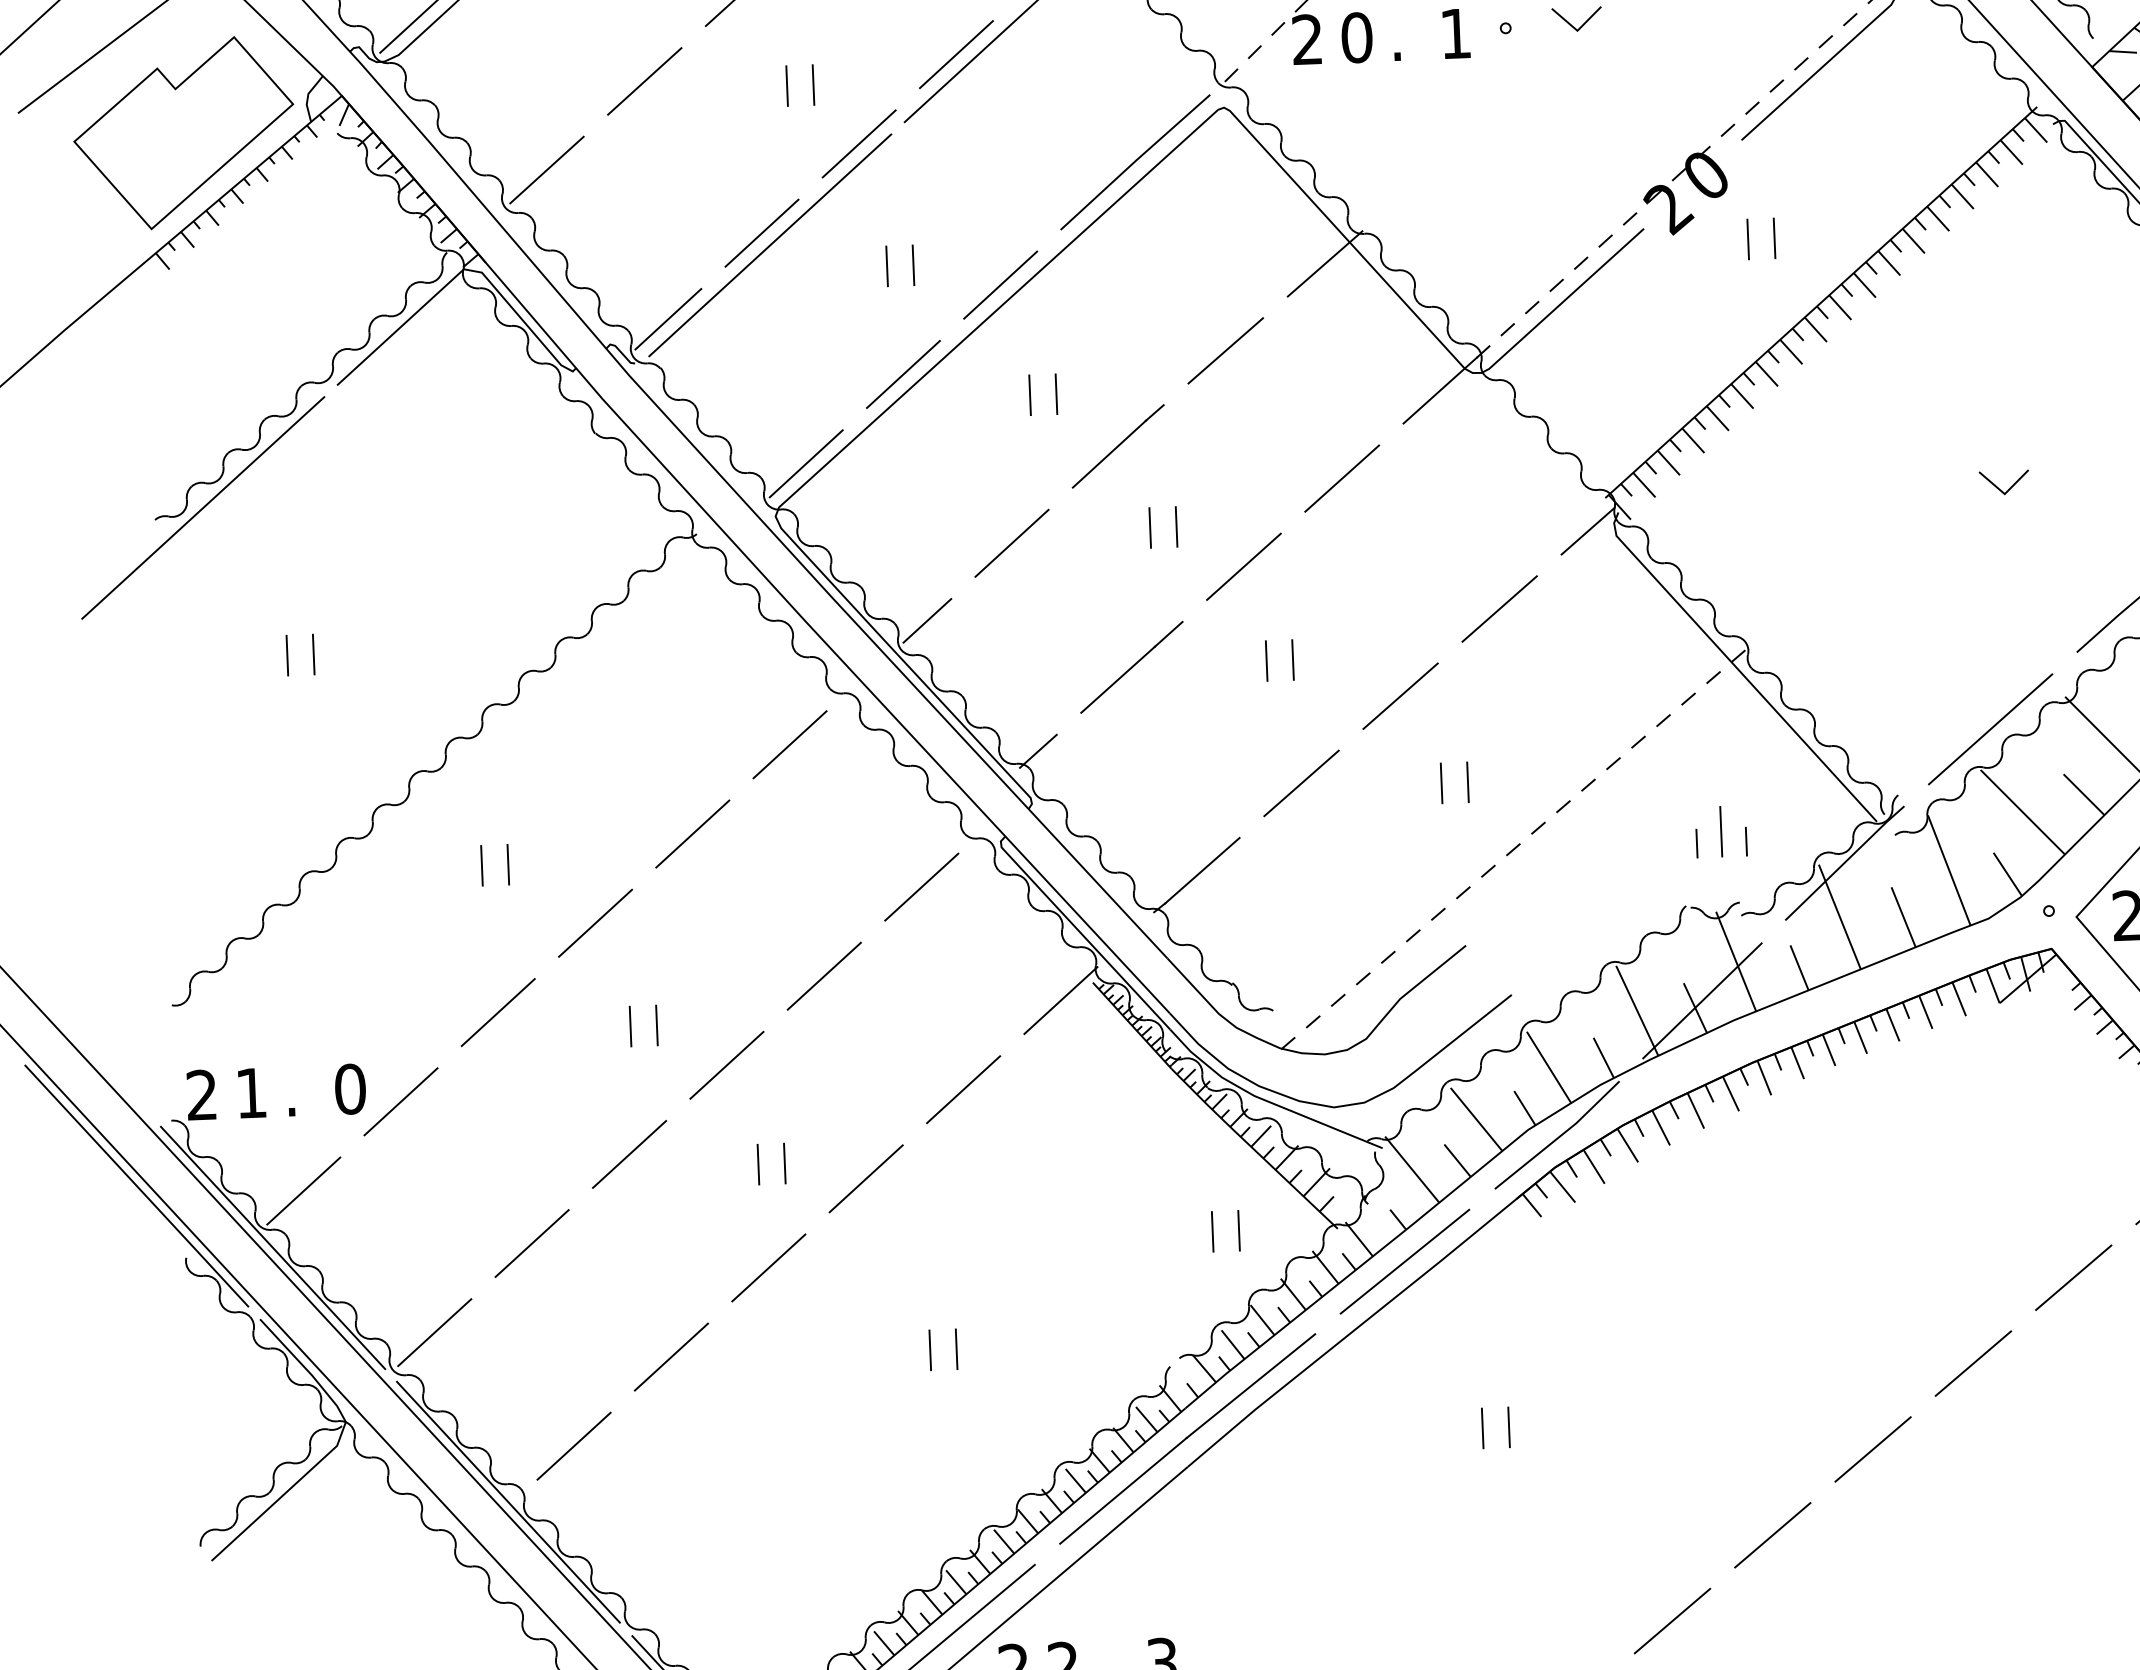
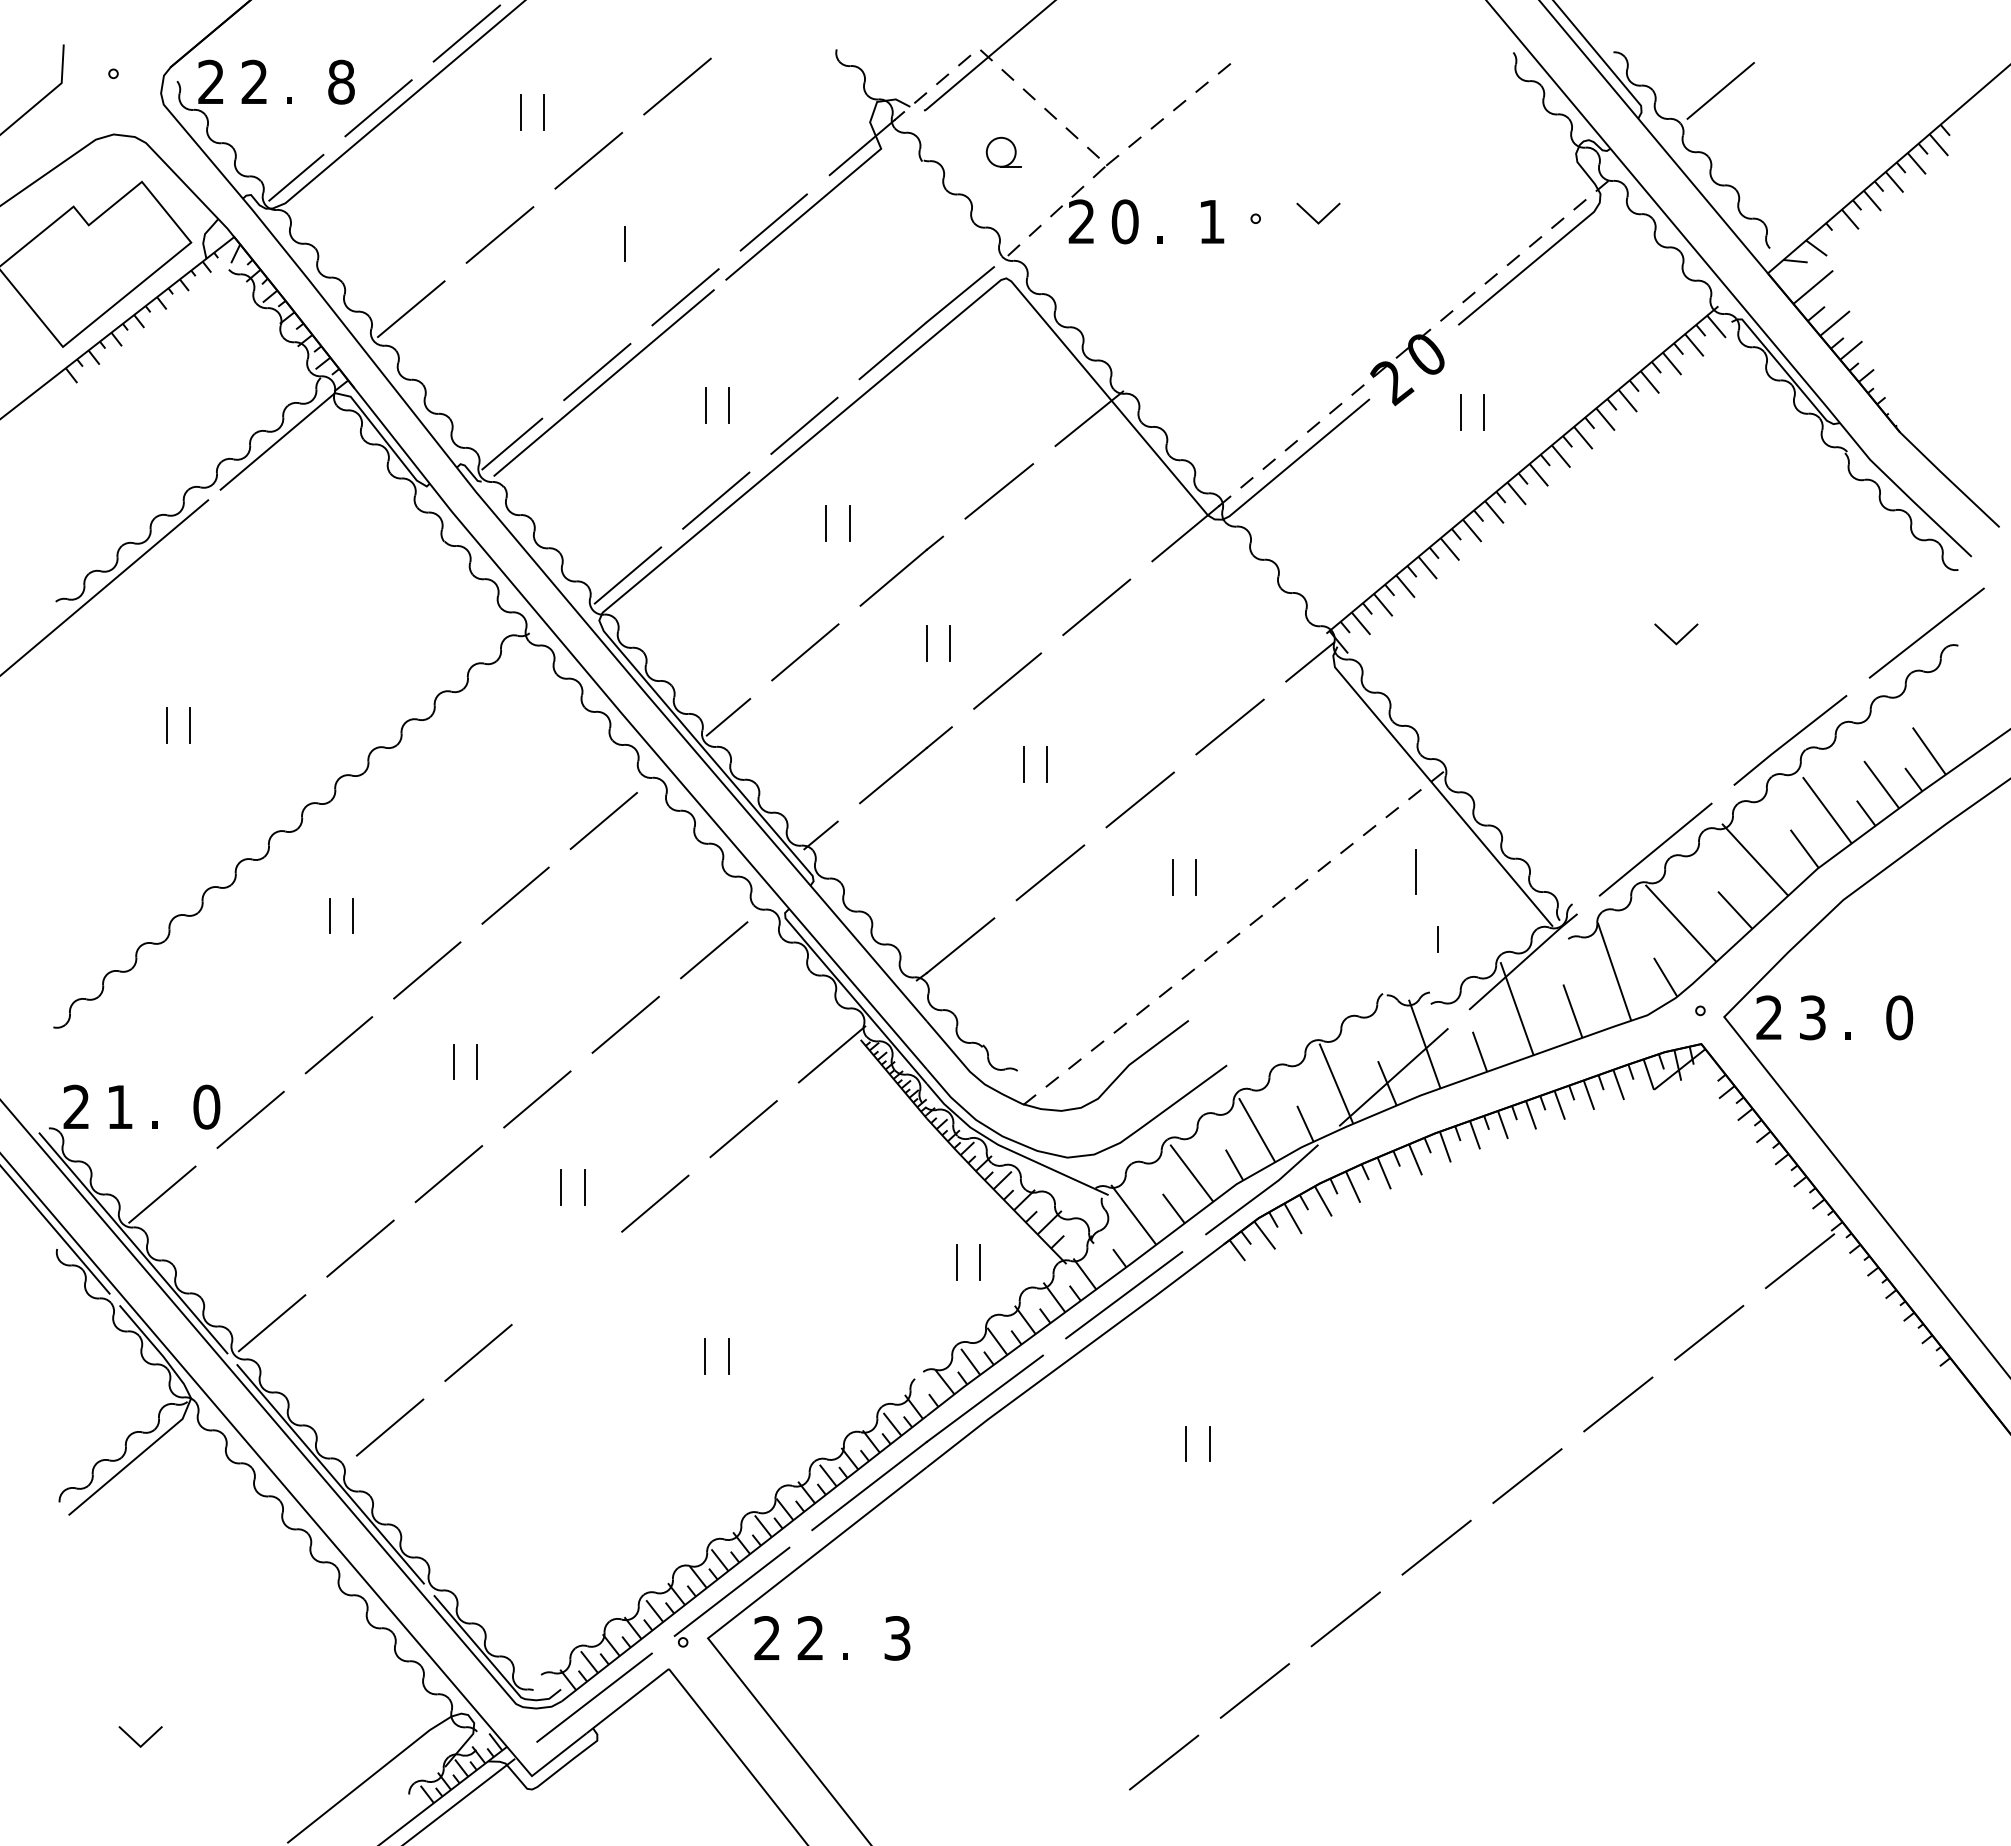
line: (813, 84) -> (647, 243), removed
line: (1720, 831) -> (1415, 871), moved
line: (1696, 843) -> (1394, 939), removed
line: (768, 1268) -> (566, 1278), removed

